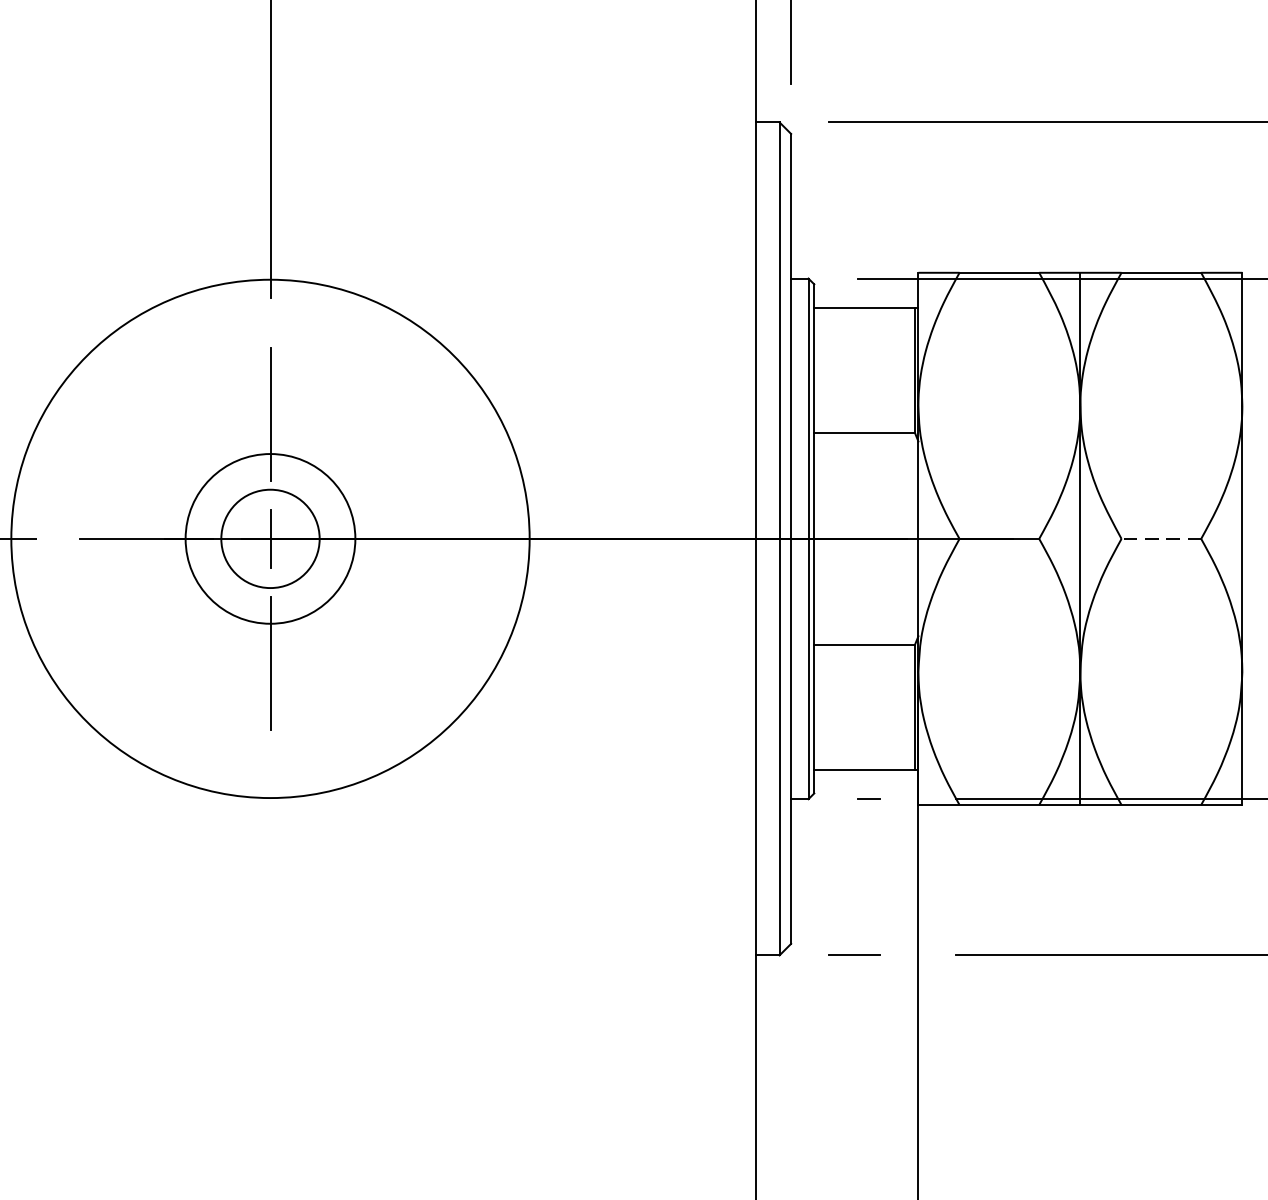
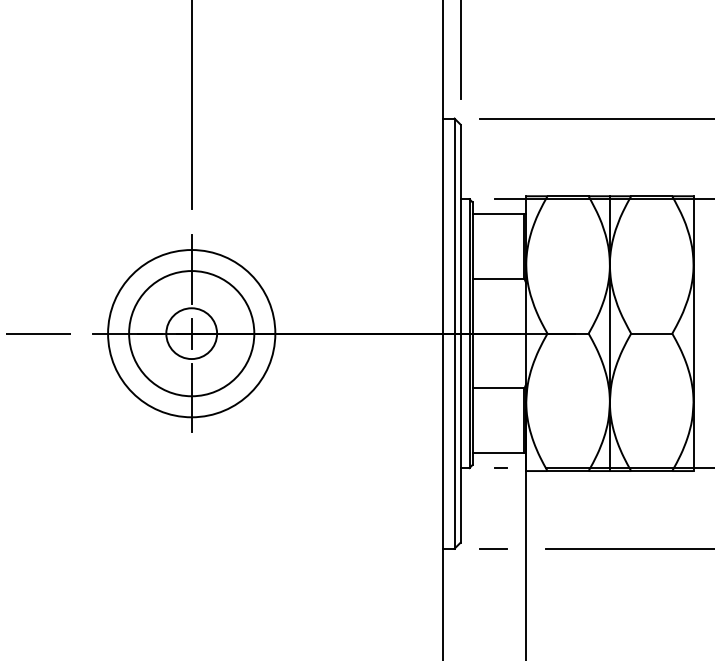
circle: (270, 538) -> (191, 333), size x0.62
circle: (270, 538) -> (191, 333), size x1.43
line: (1160, 538) -> (651, 333), dashed -> solid

